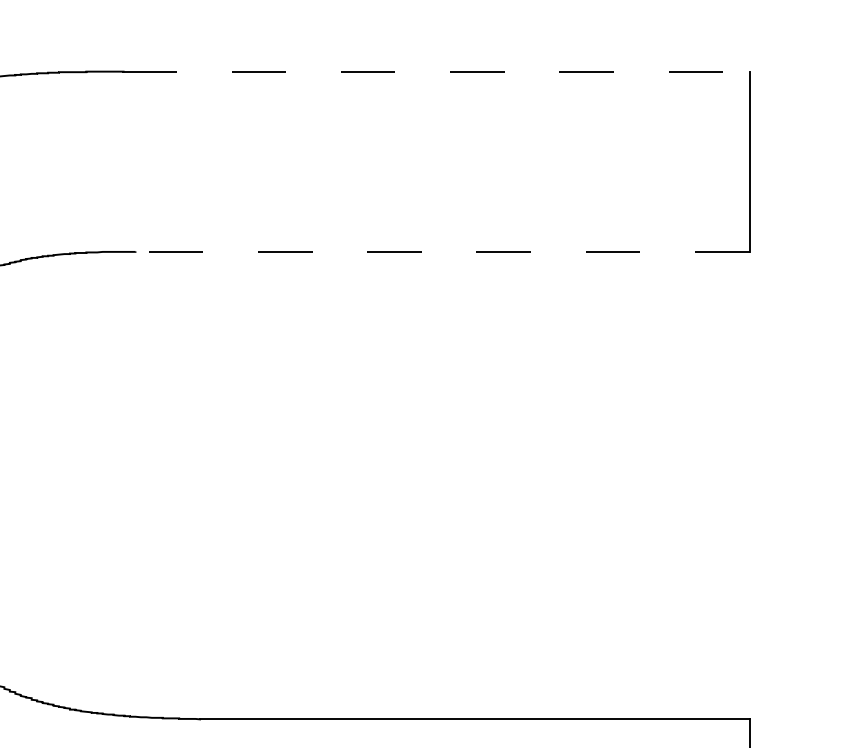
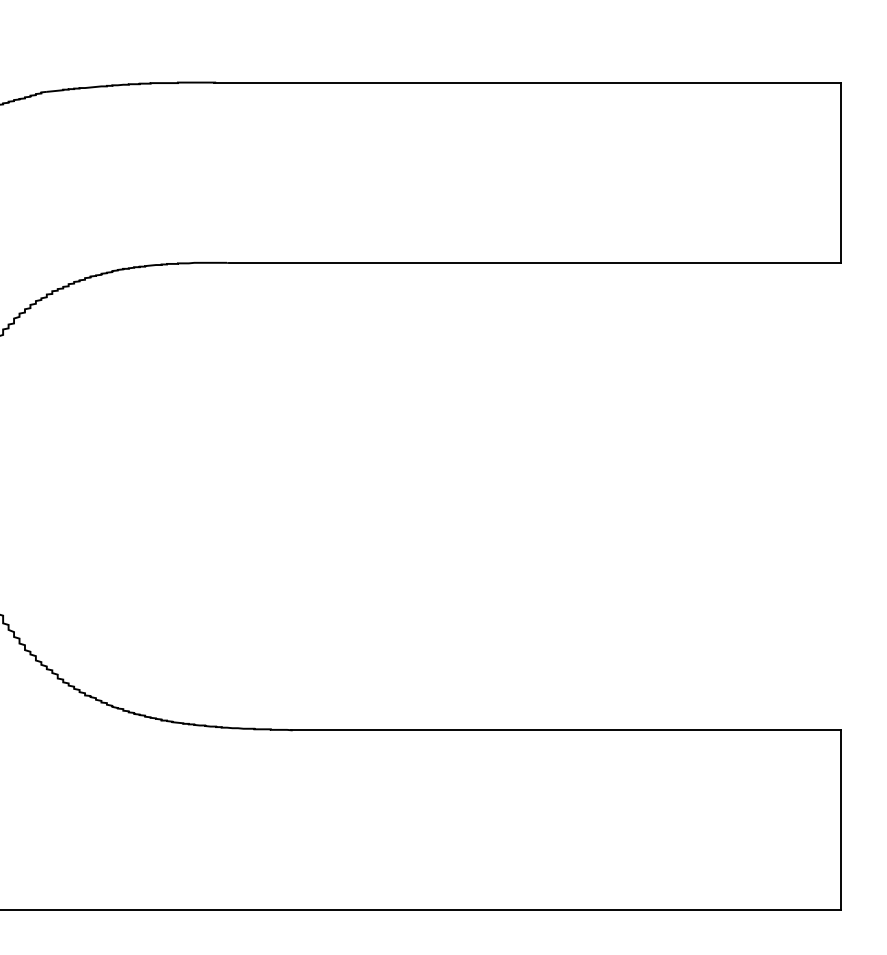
line: (435, 71) -> (527, 82), dashed -> solid
line: (442, 251) -> (534, 262), dashed -> solid

